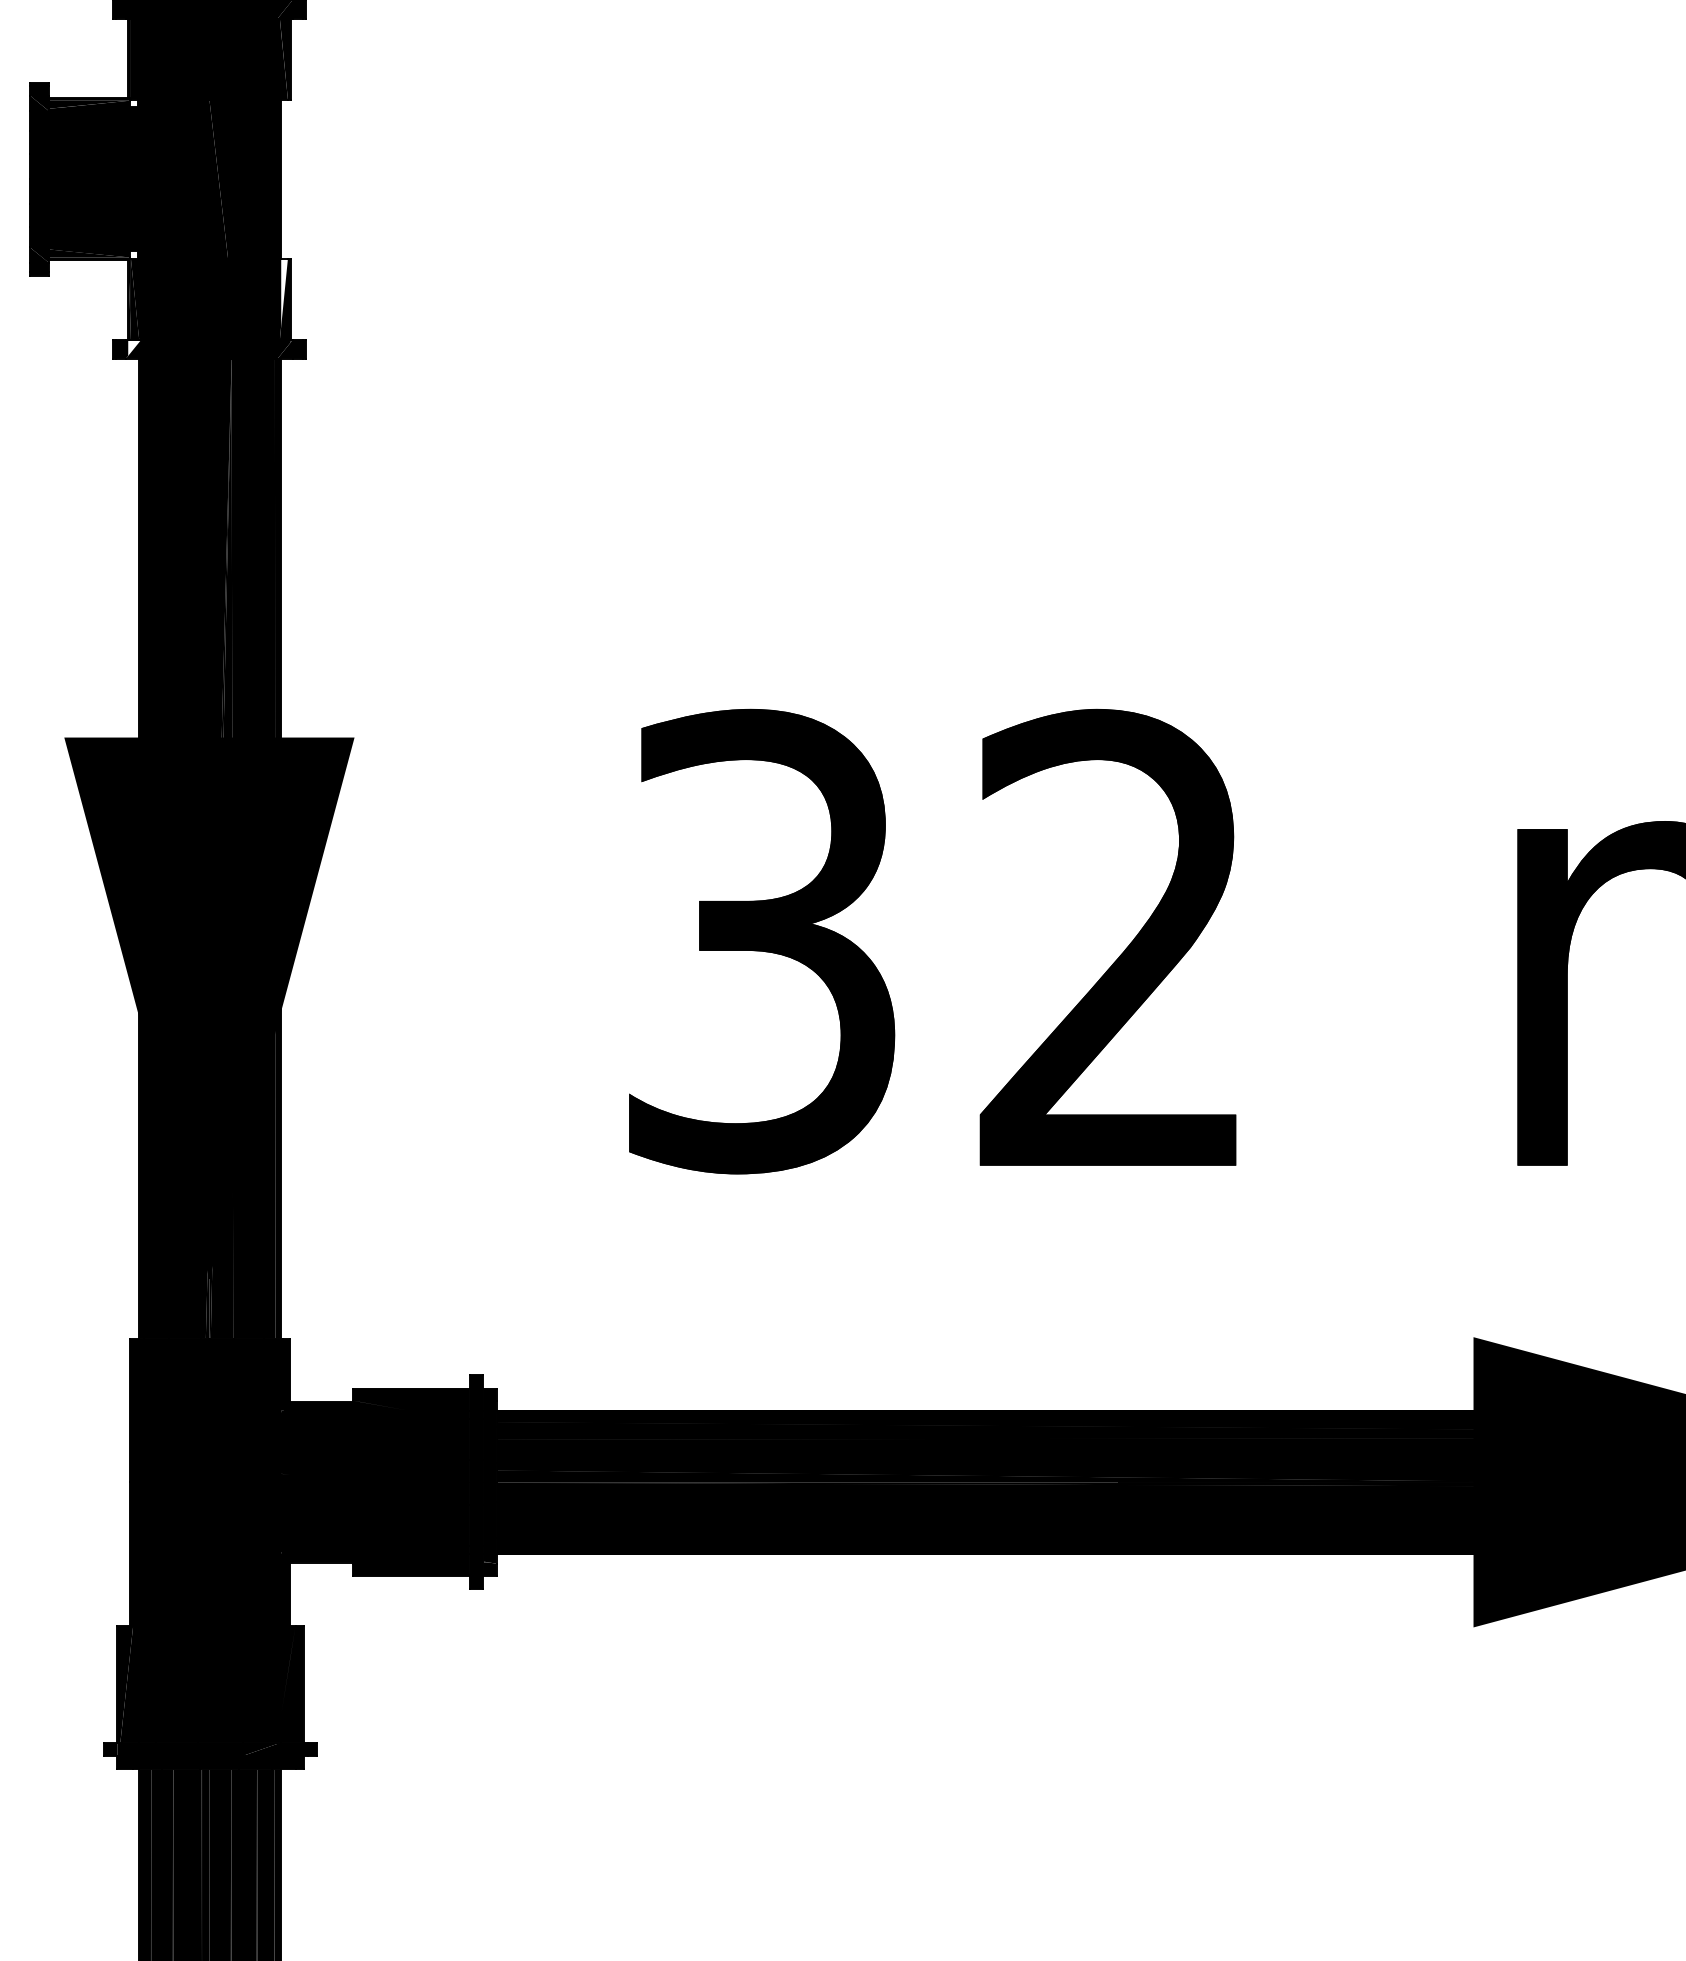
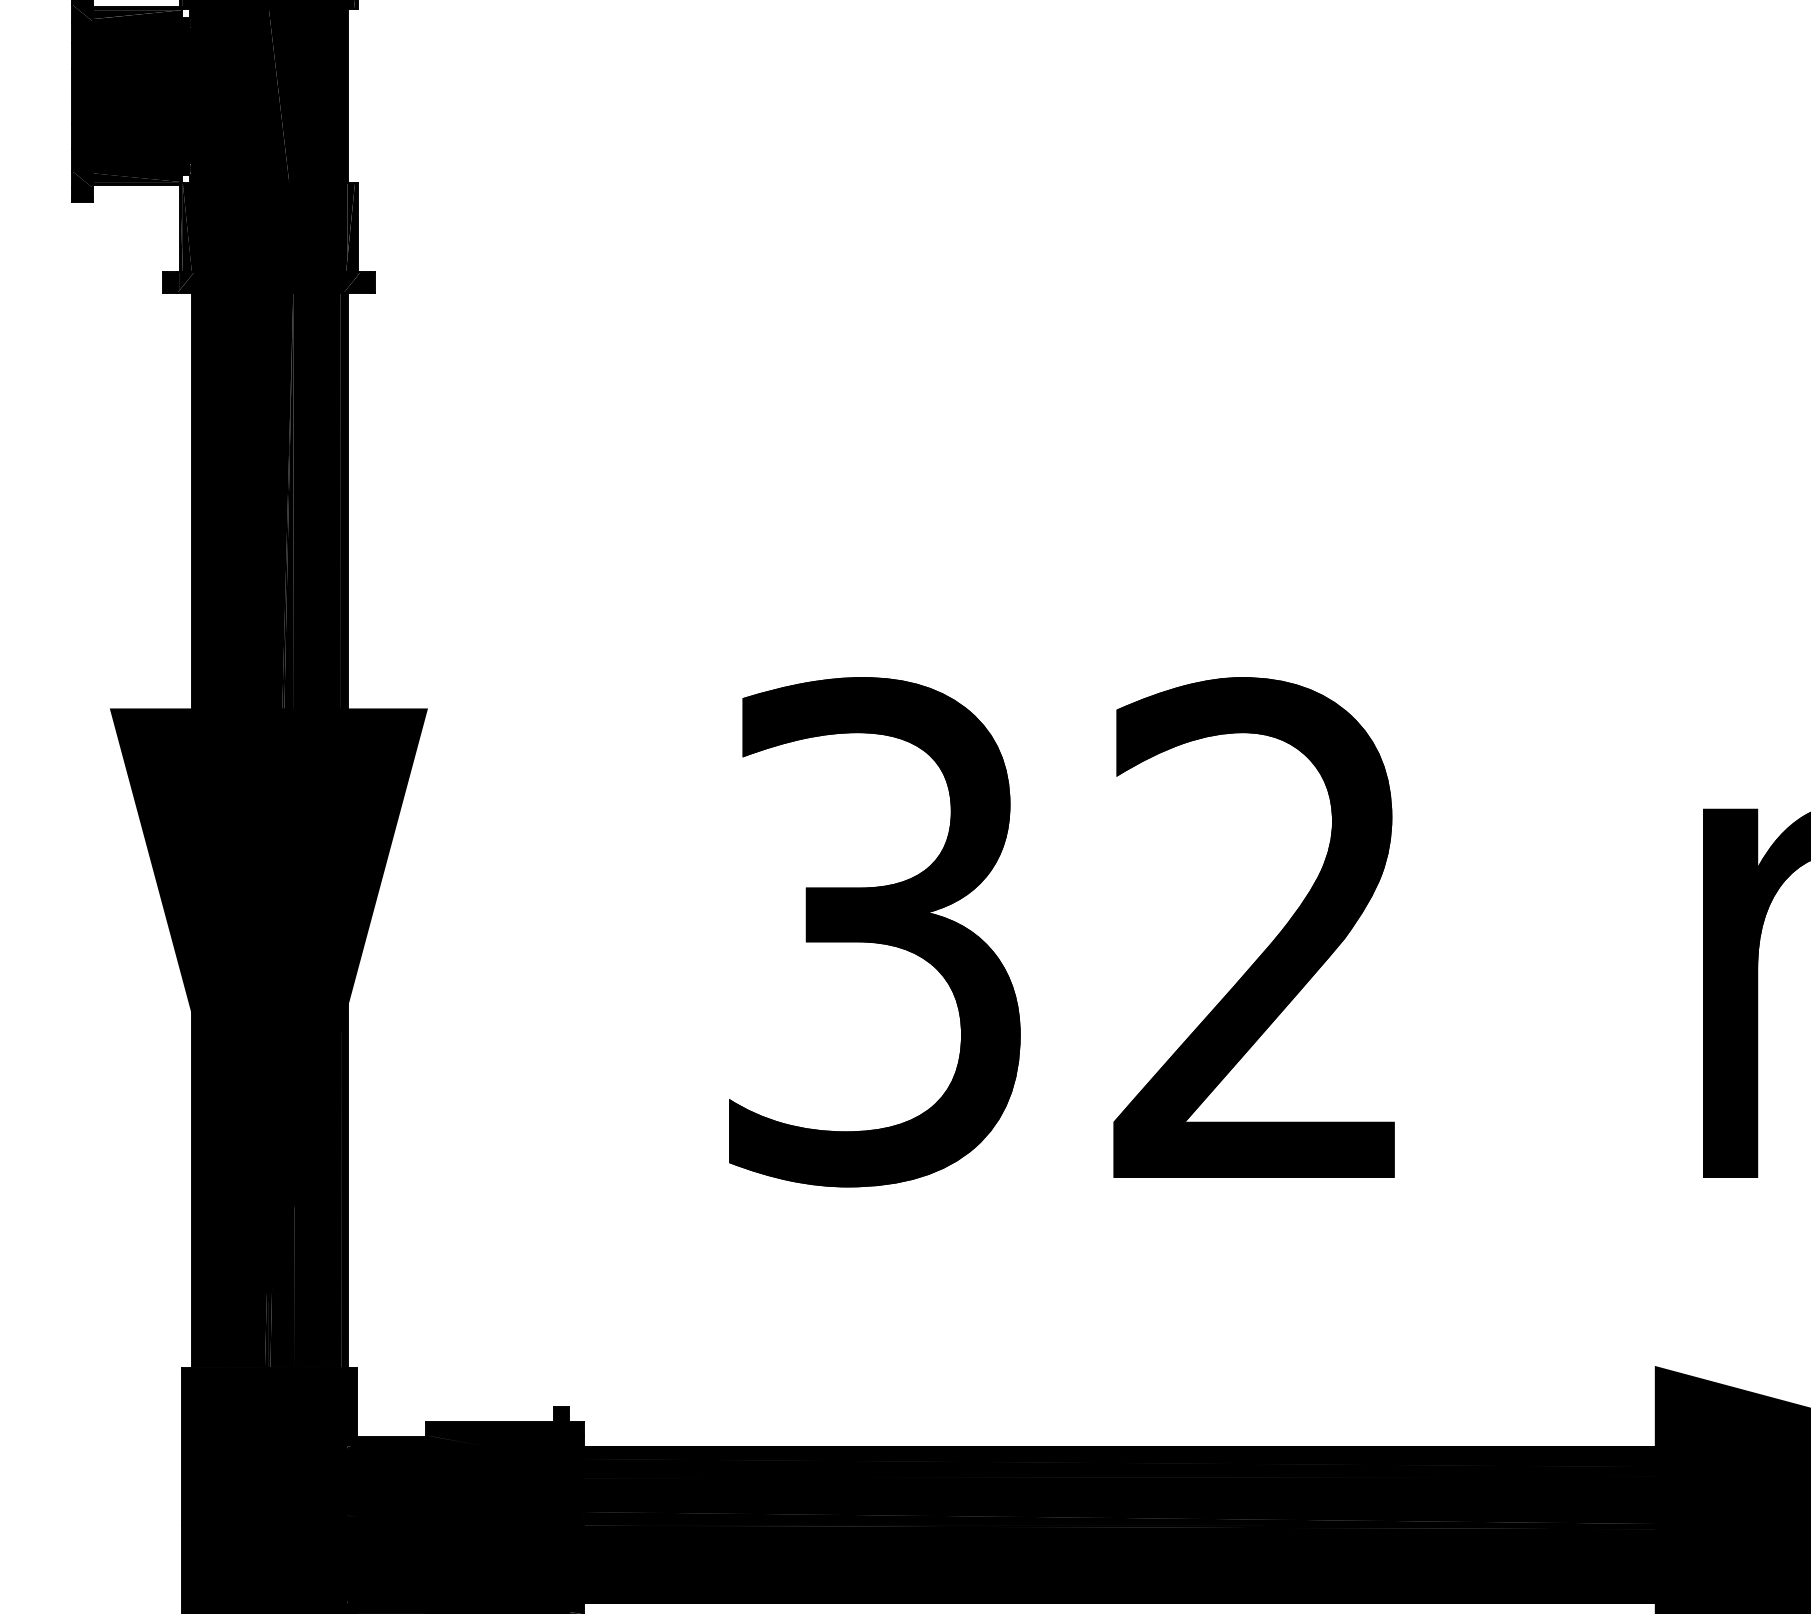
fill: (284, 291) -> (351, 219), added
fill: (134, 347) -> (186, 280), added

